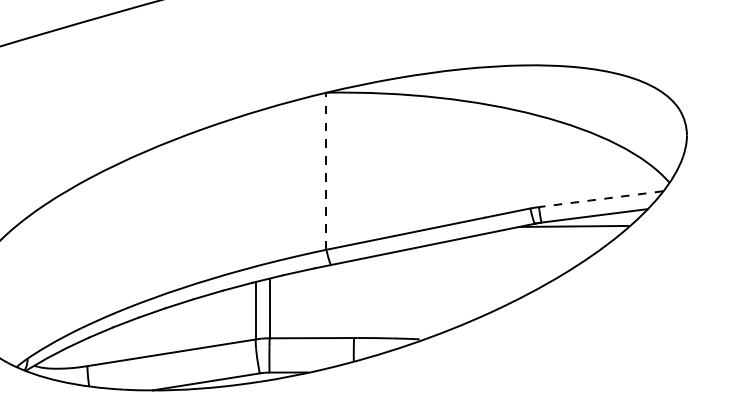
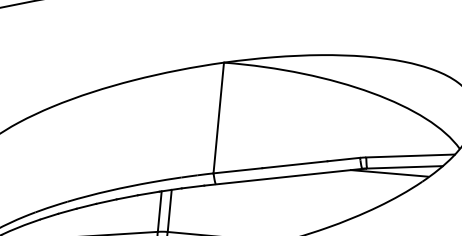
line: (326, 171) -> (218, 118), dashed -> solid
line: (601, 199) -> (410, 156), dashed -> solid

